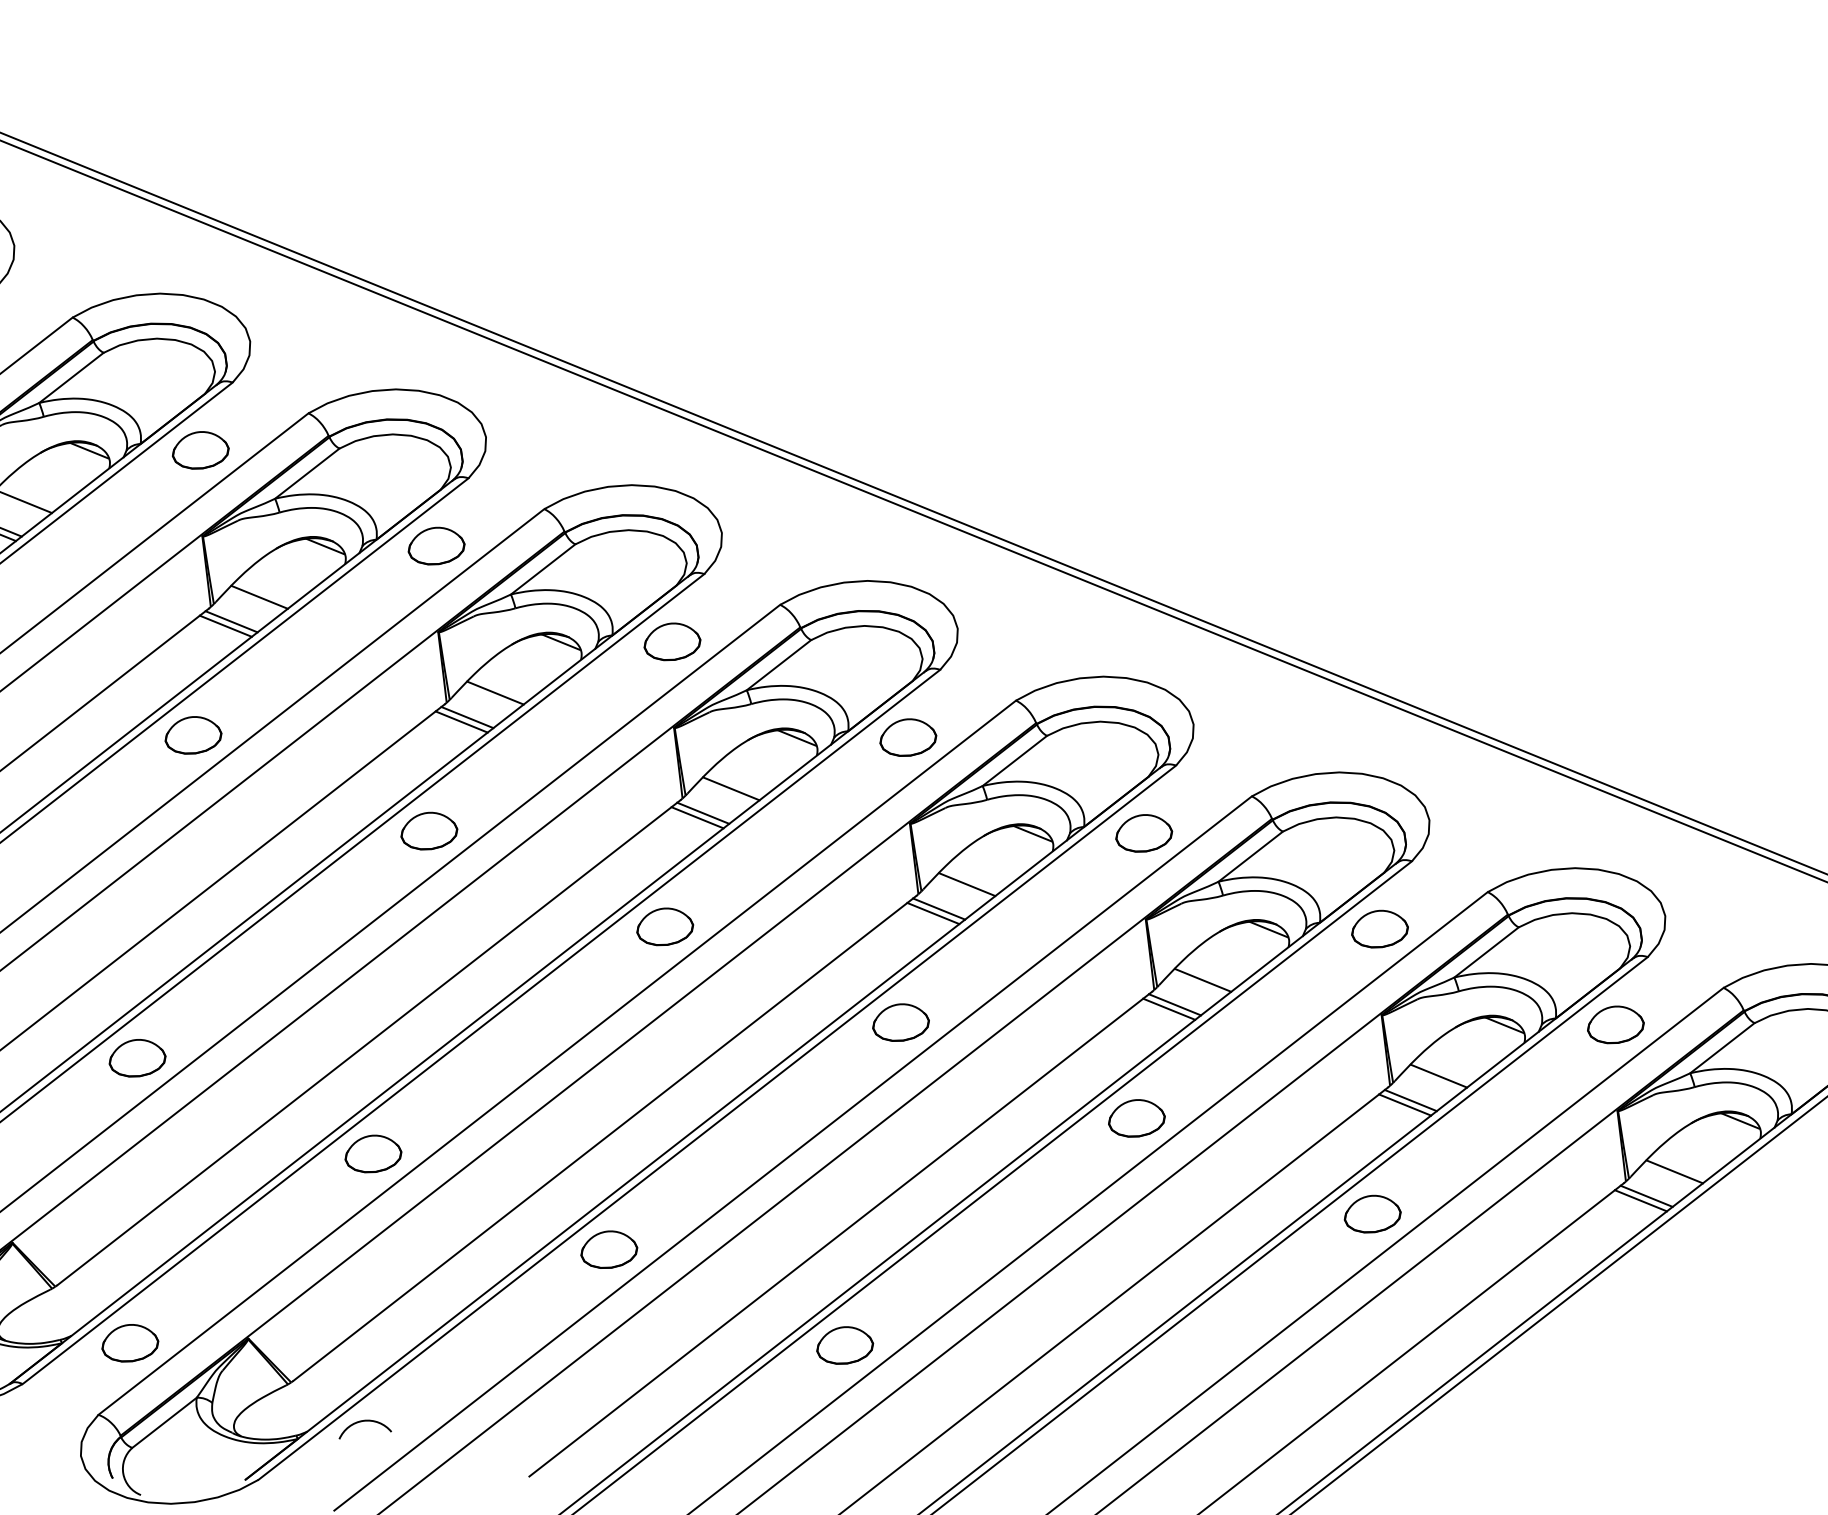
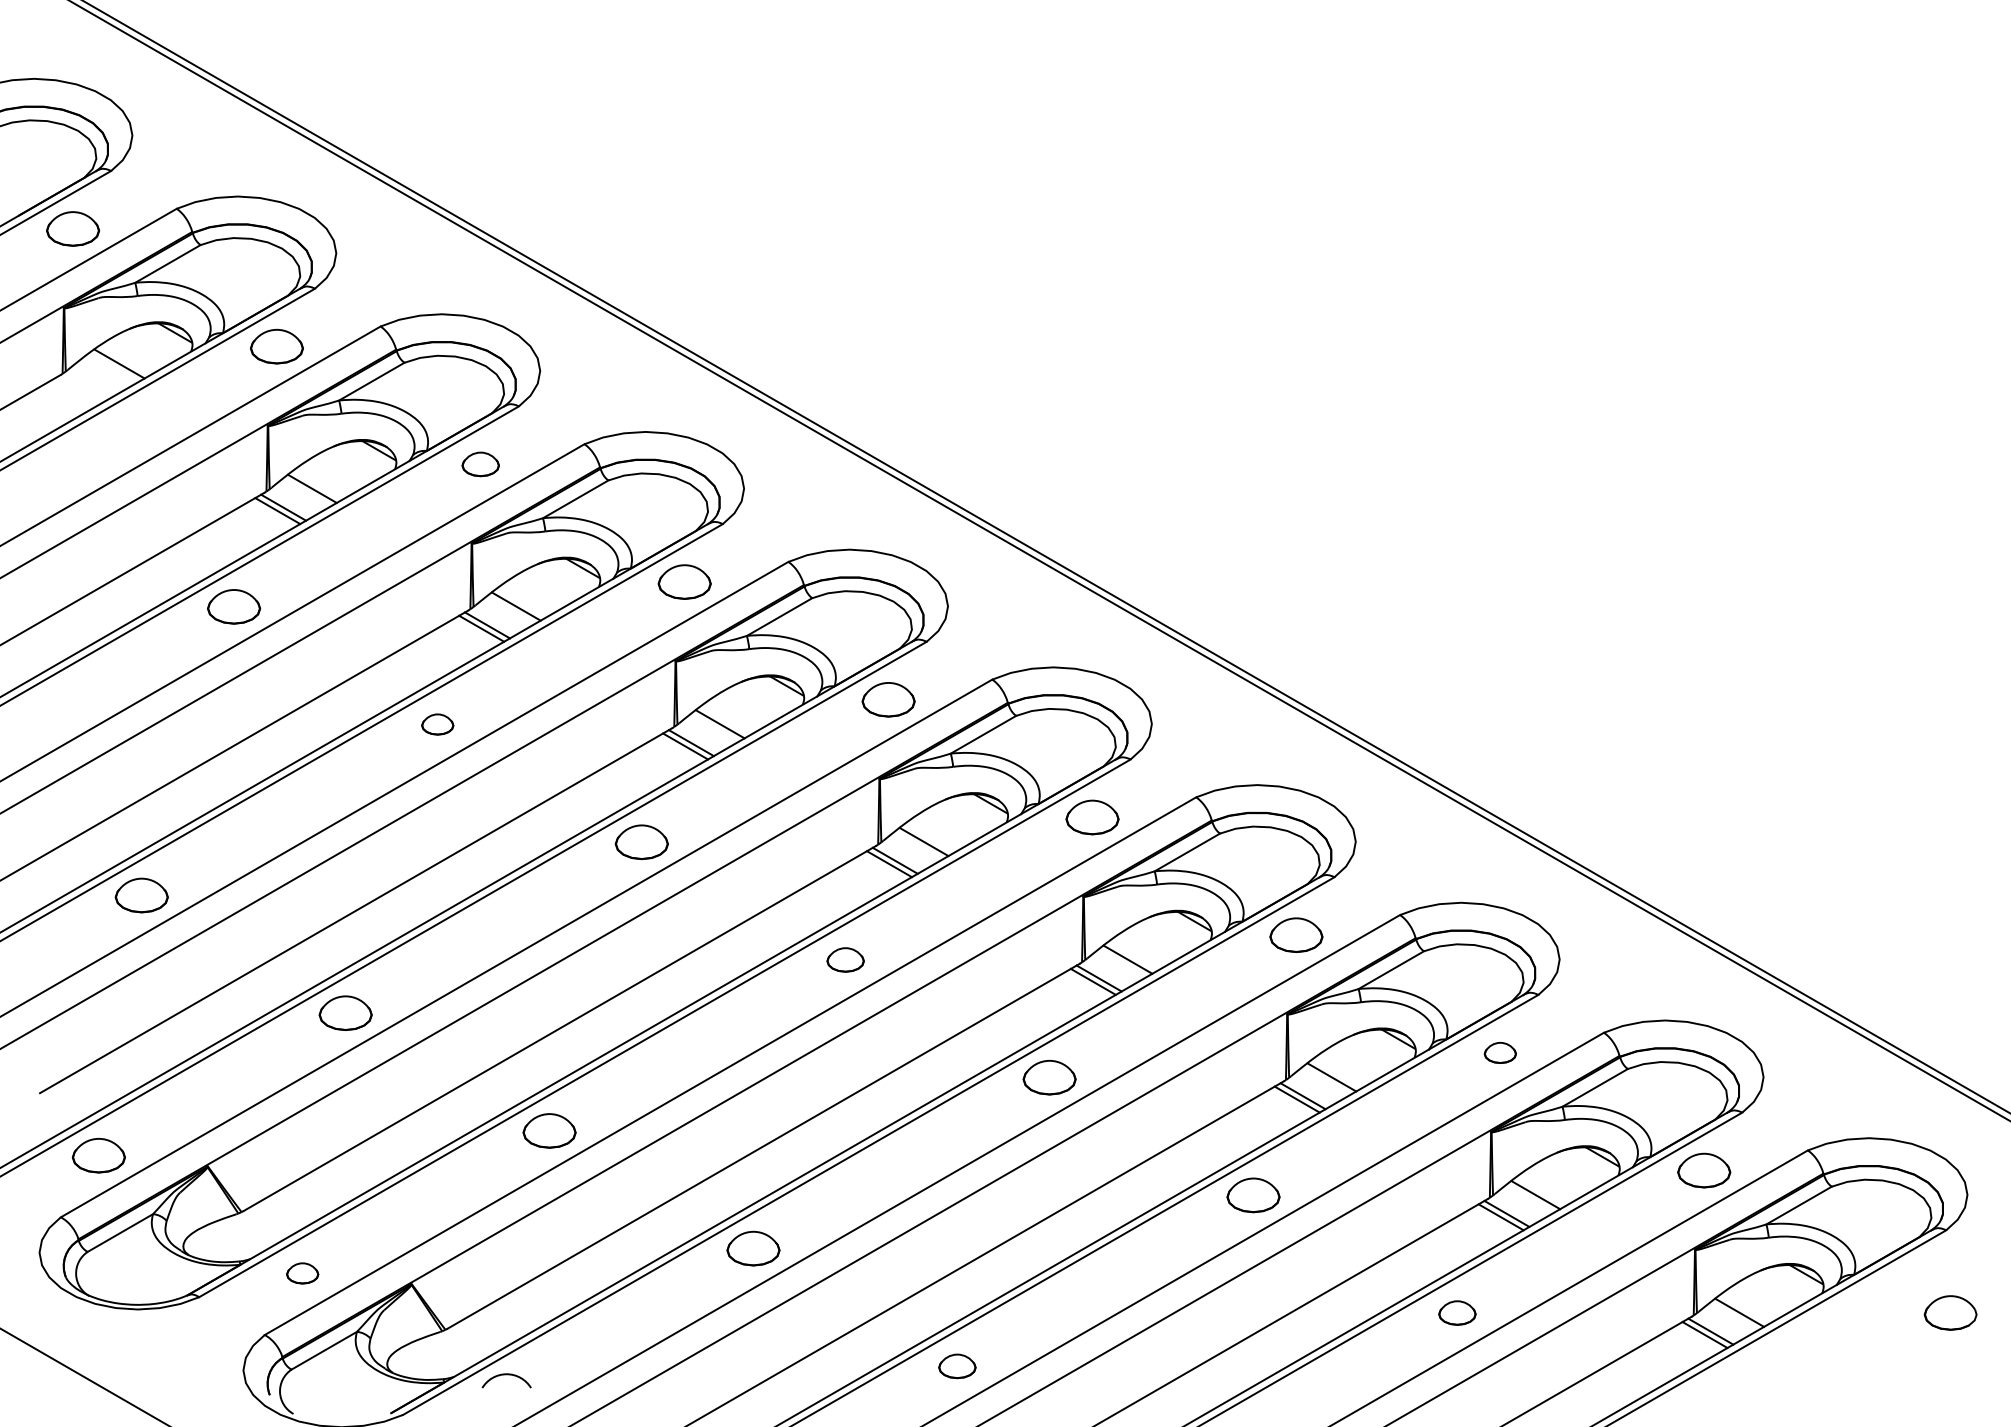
part: (200, 450) -> (480, 464), size x0.7
part: (192, 735) -> (437, 724), size x0.6
part: (664, 926) -> (845, 959), size x0.7
part: (1379, 928) -> (1500, 1052), size x0.6
part: (1372, 1213) -> (1457, 1312), size x0.7
part: (129, 1343) -> (302, 1273), size x0.6
part: (845, 1345) -> (957, 1366), size x0.7

